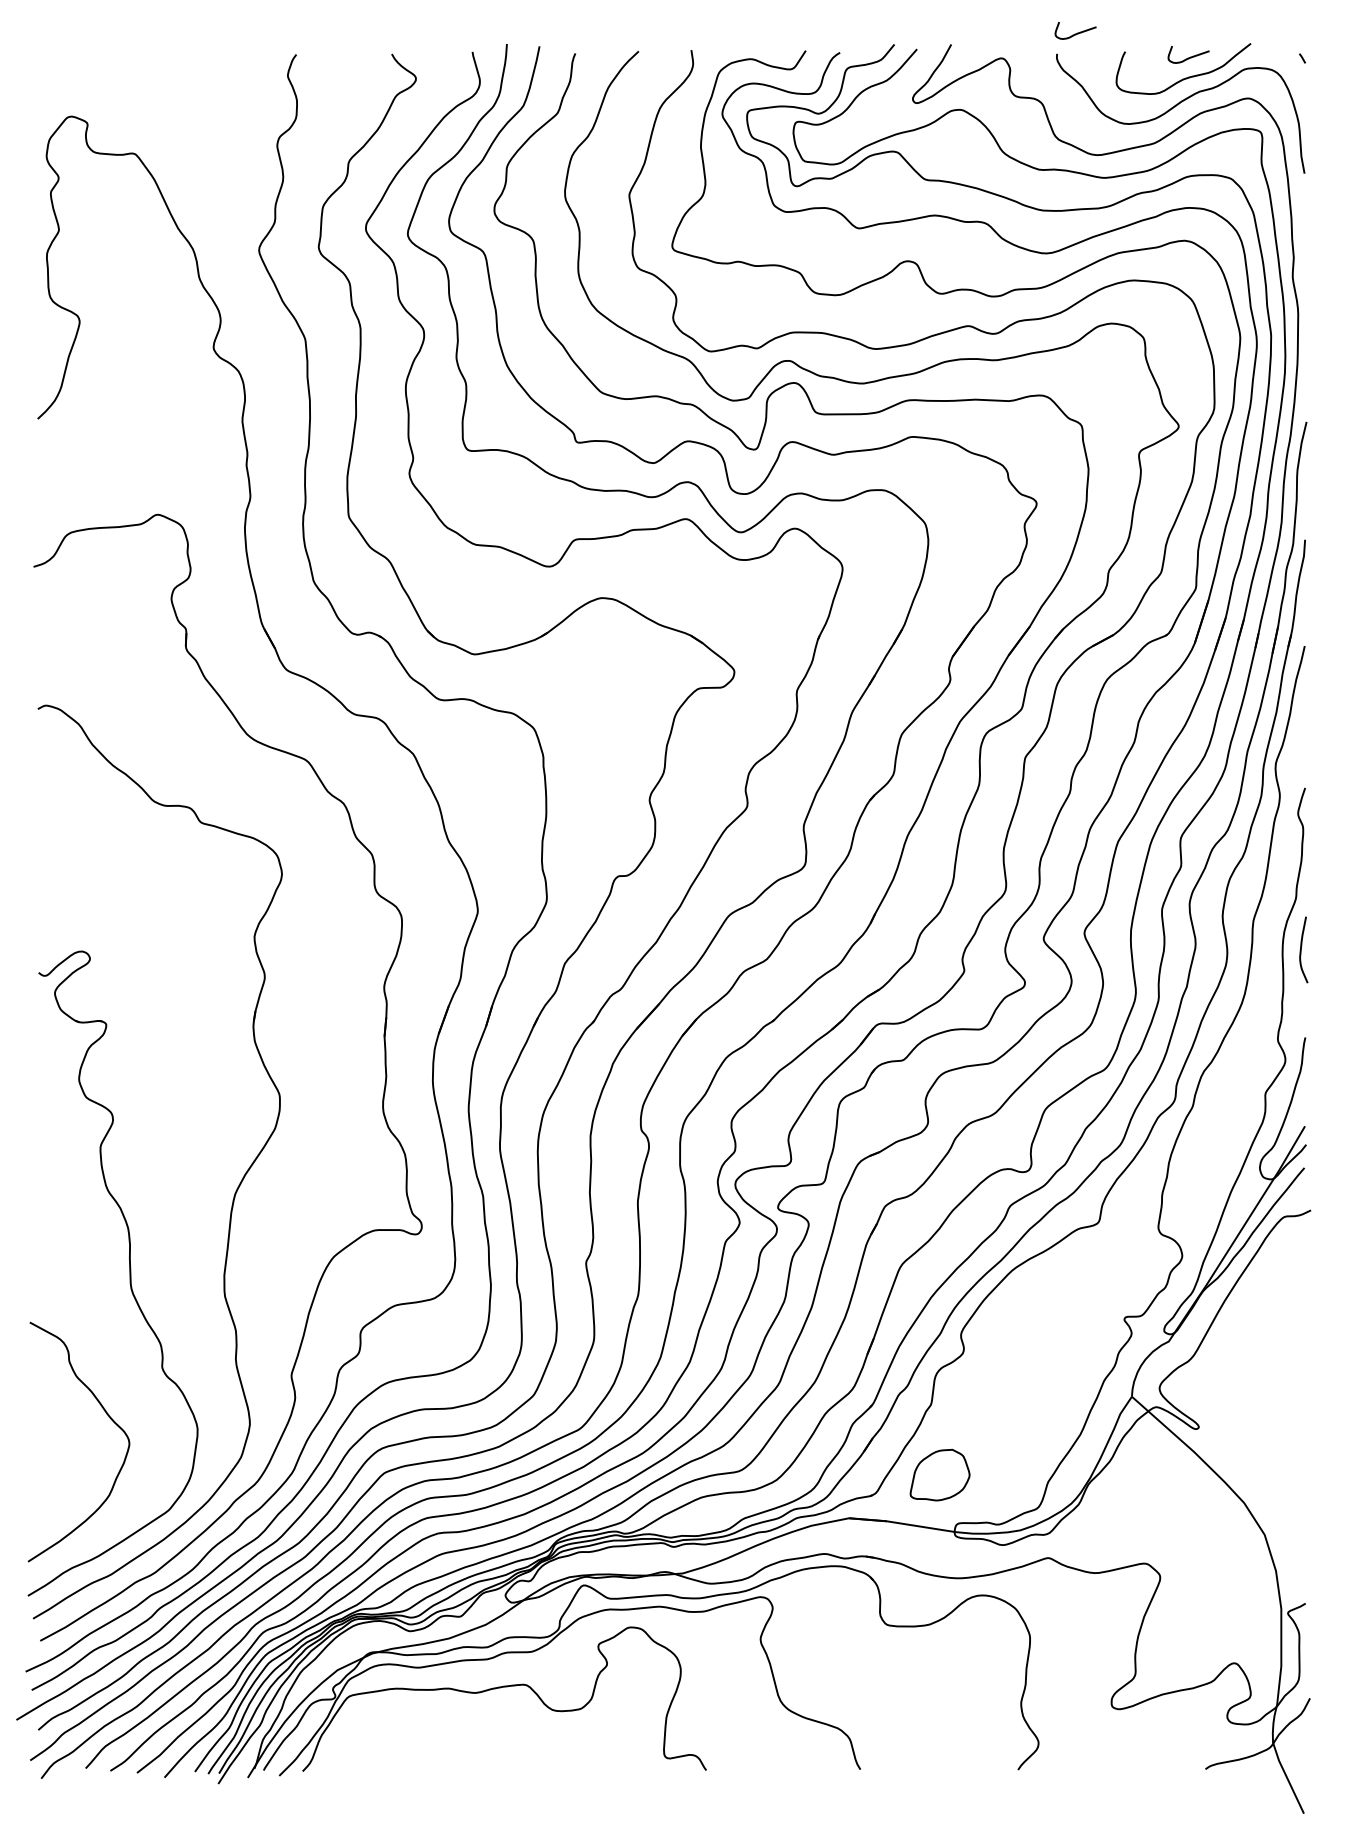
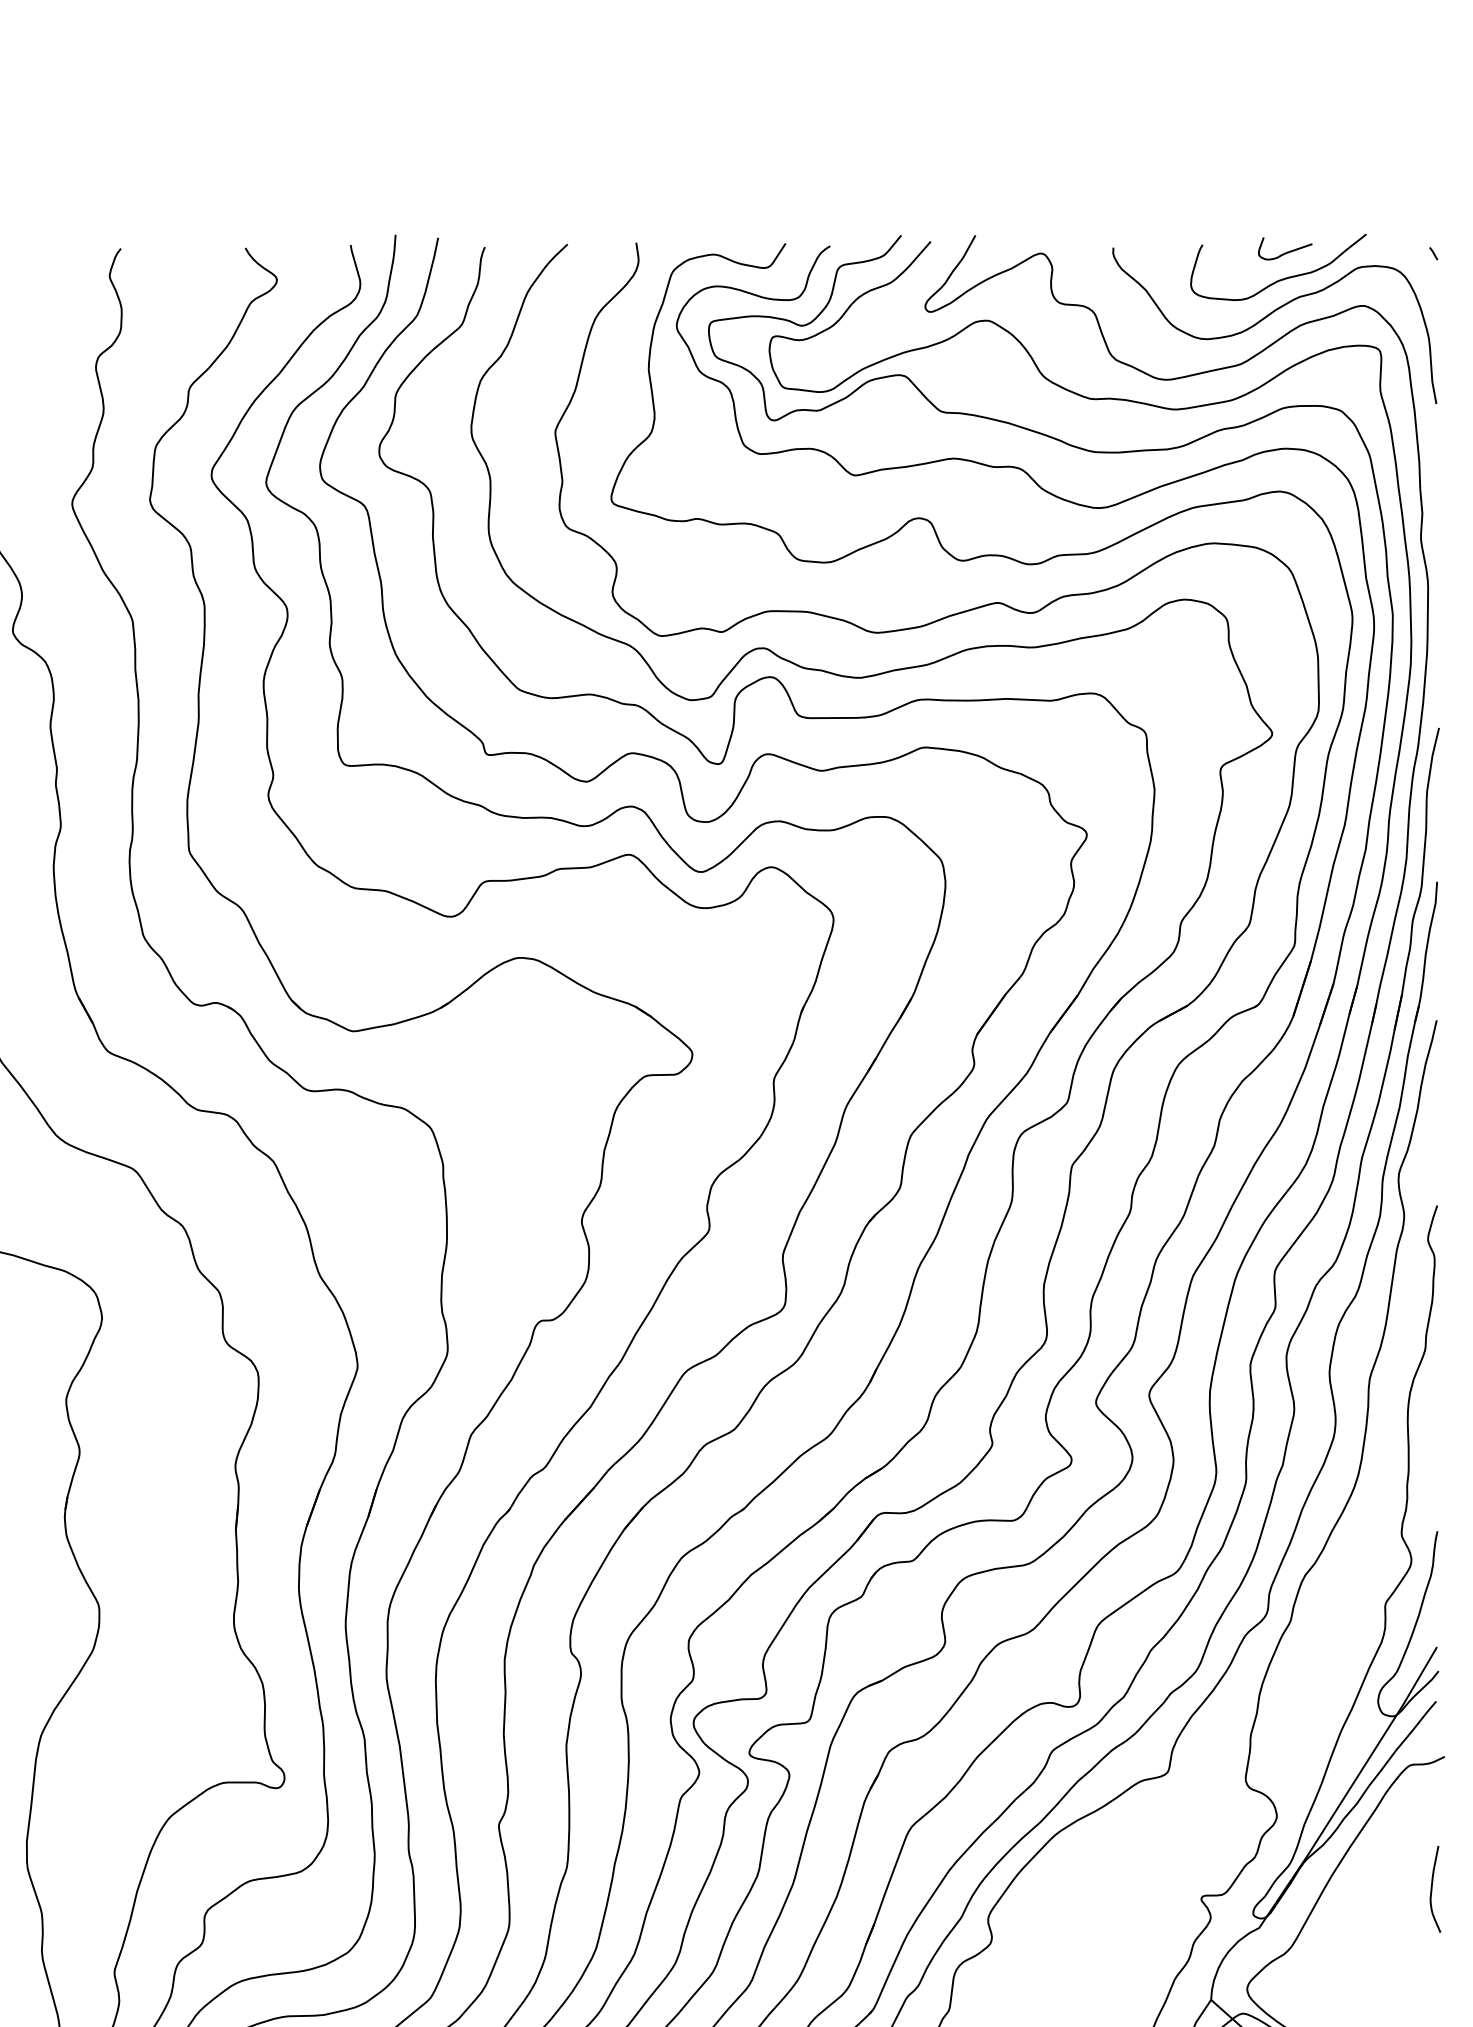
curve: (1077, 32) -> (1140, 219), removed
curve: (1301, 949) -> (1432, 1888), moved

